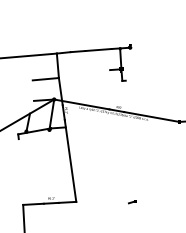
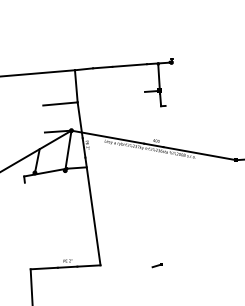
part: (132, 202) -> (157, 266), moved

